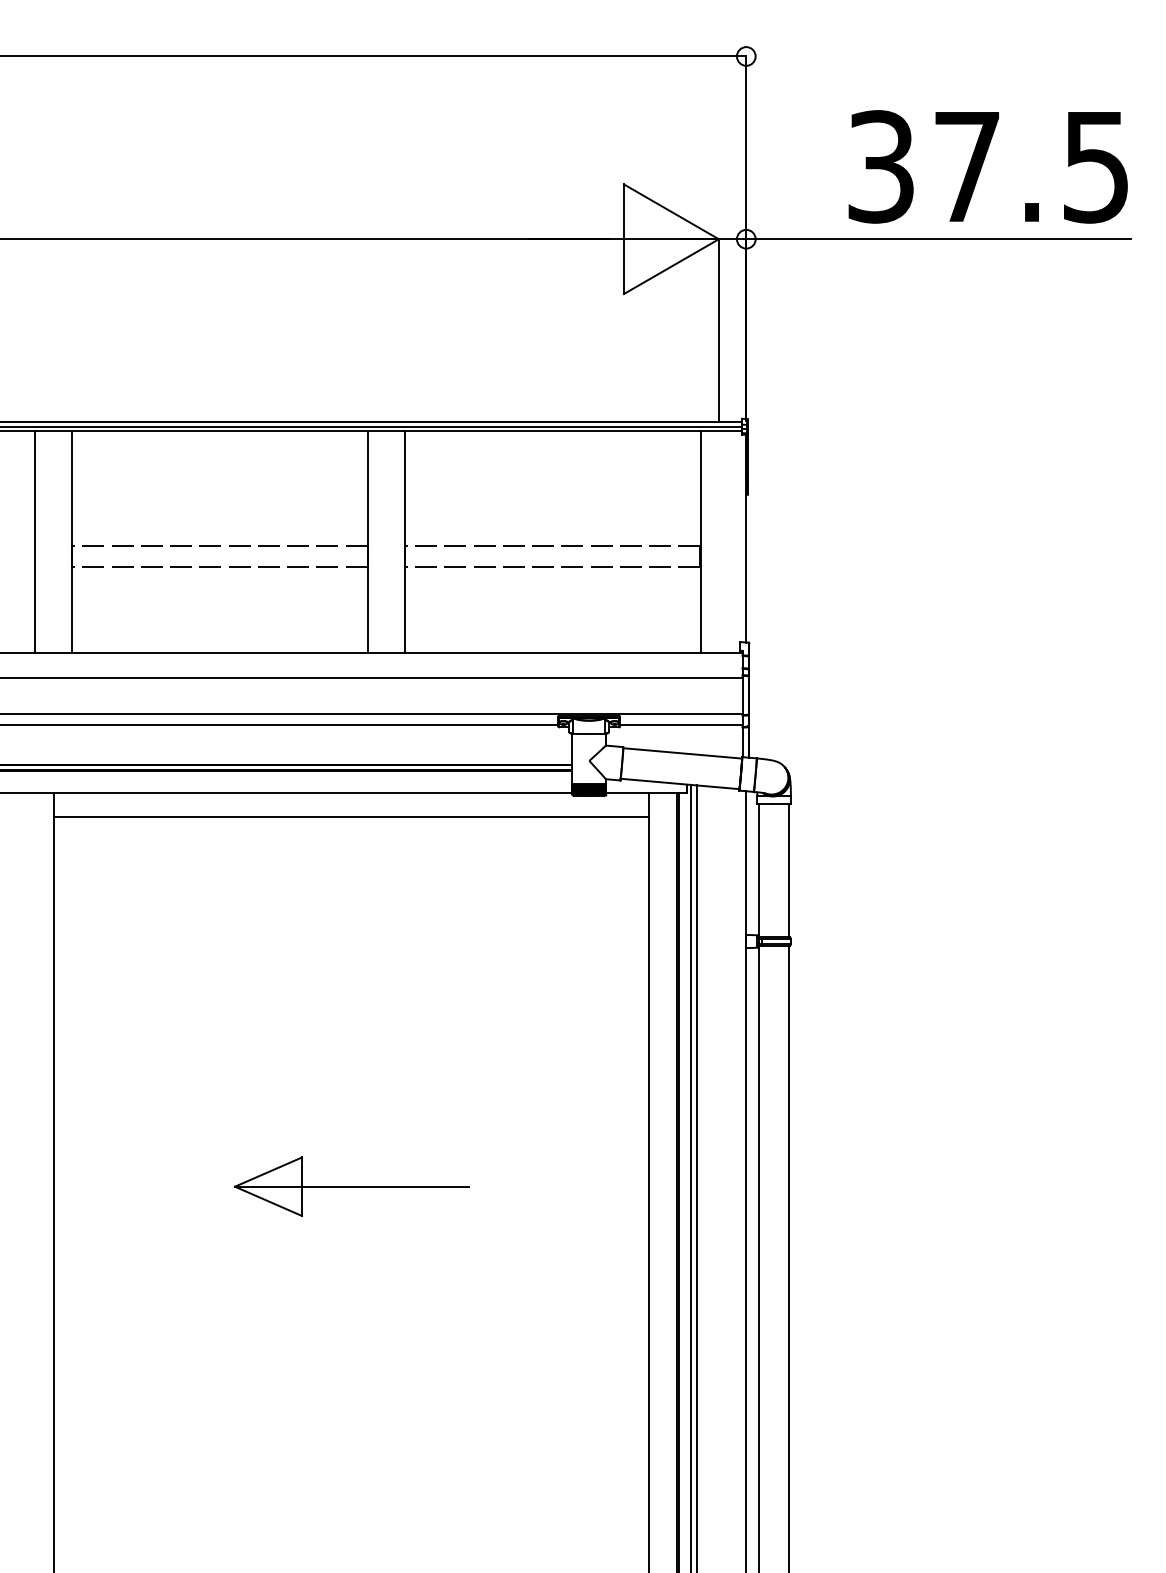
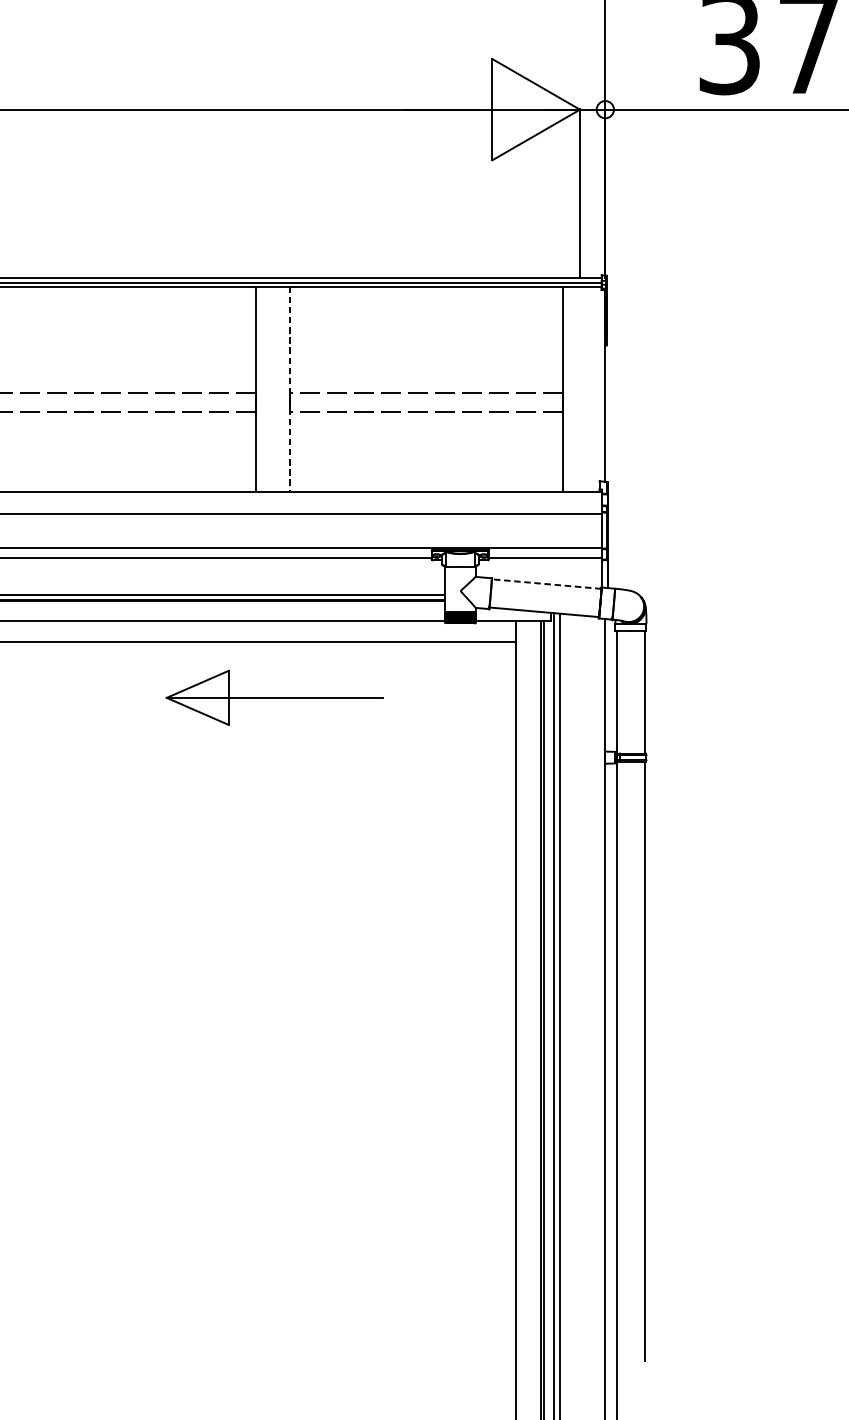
line: (404, 542) -> (289, 389), solid -> dashed
line: (682, 753) -> (546, 584), solid -> dashed
part: (351, 1186) -> (274, 697), moved

